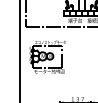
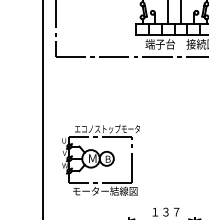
part: (47, 56) -> (101, 159), moved

